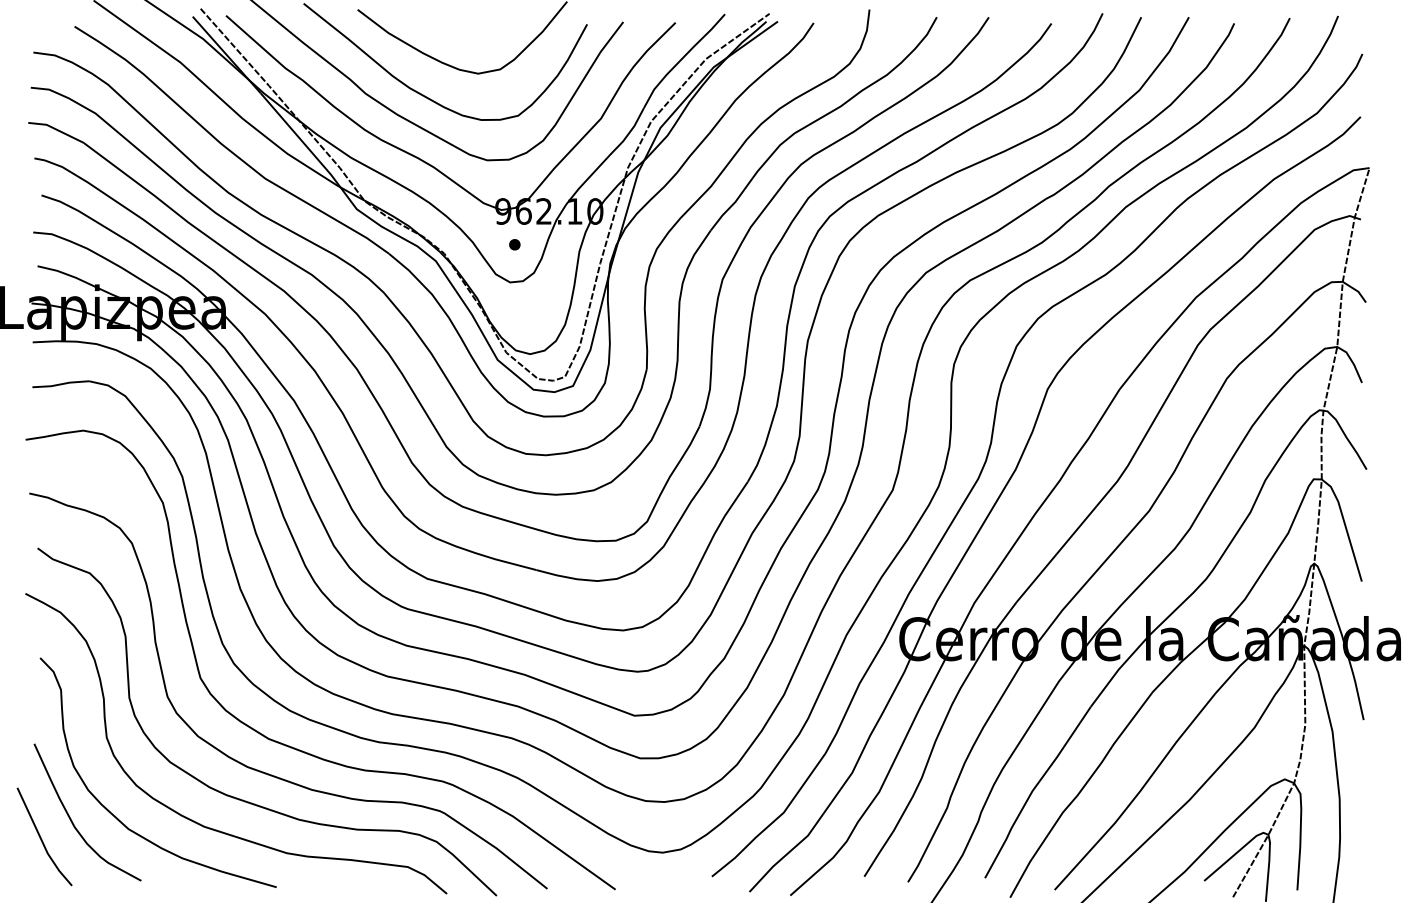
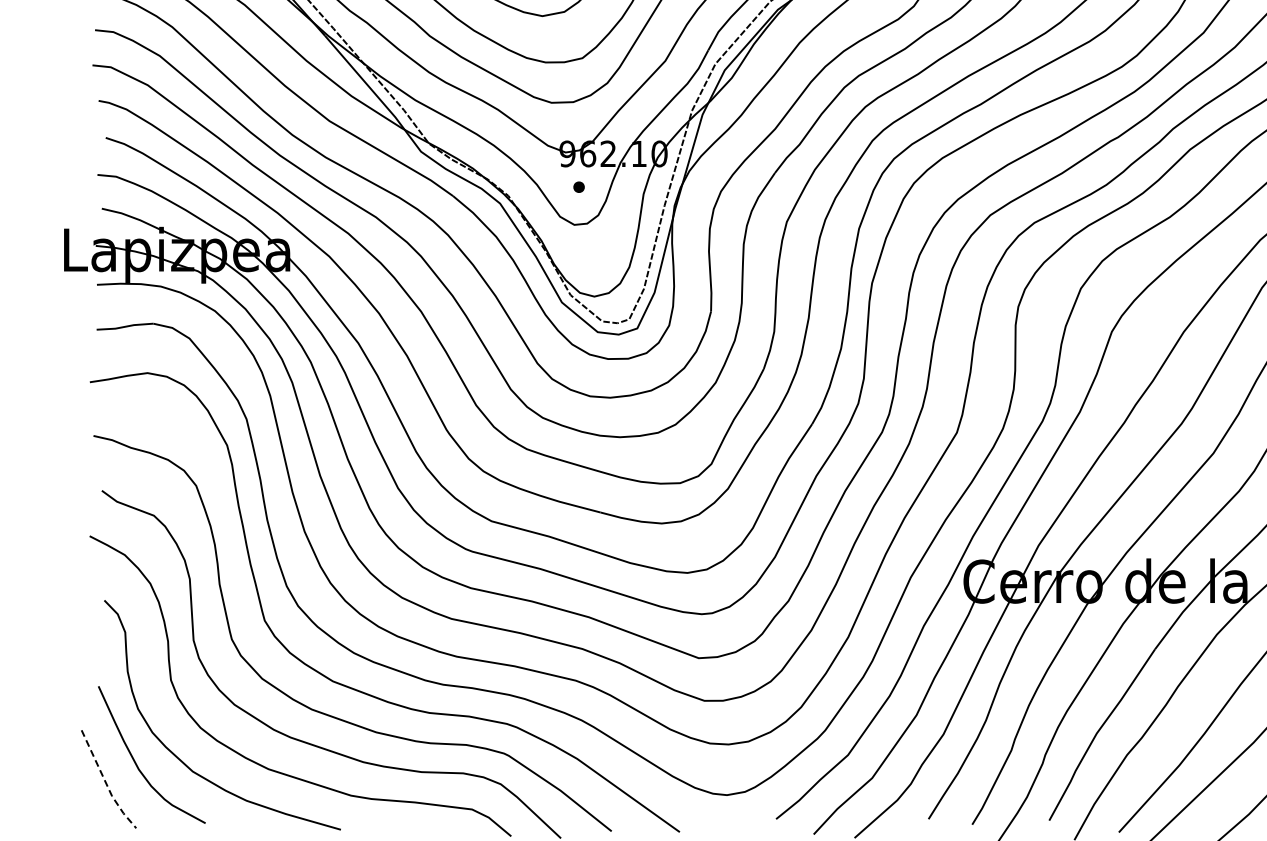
line: (41, 840) -> (105, 782), solid -> dashed

